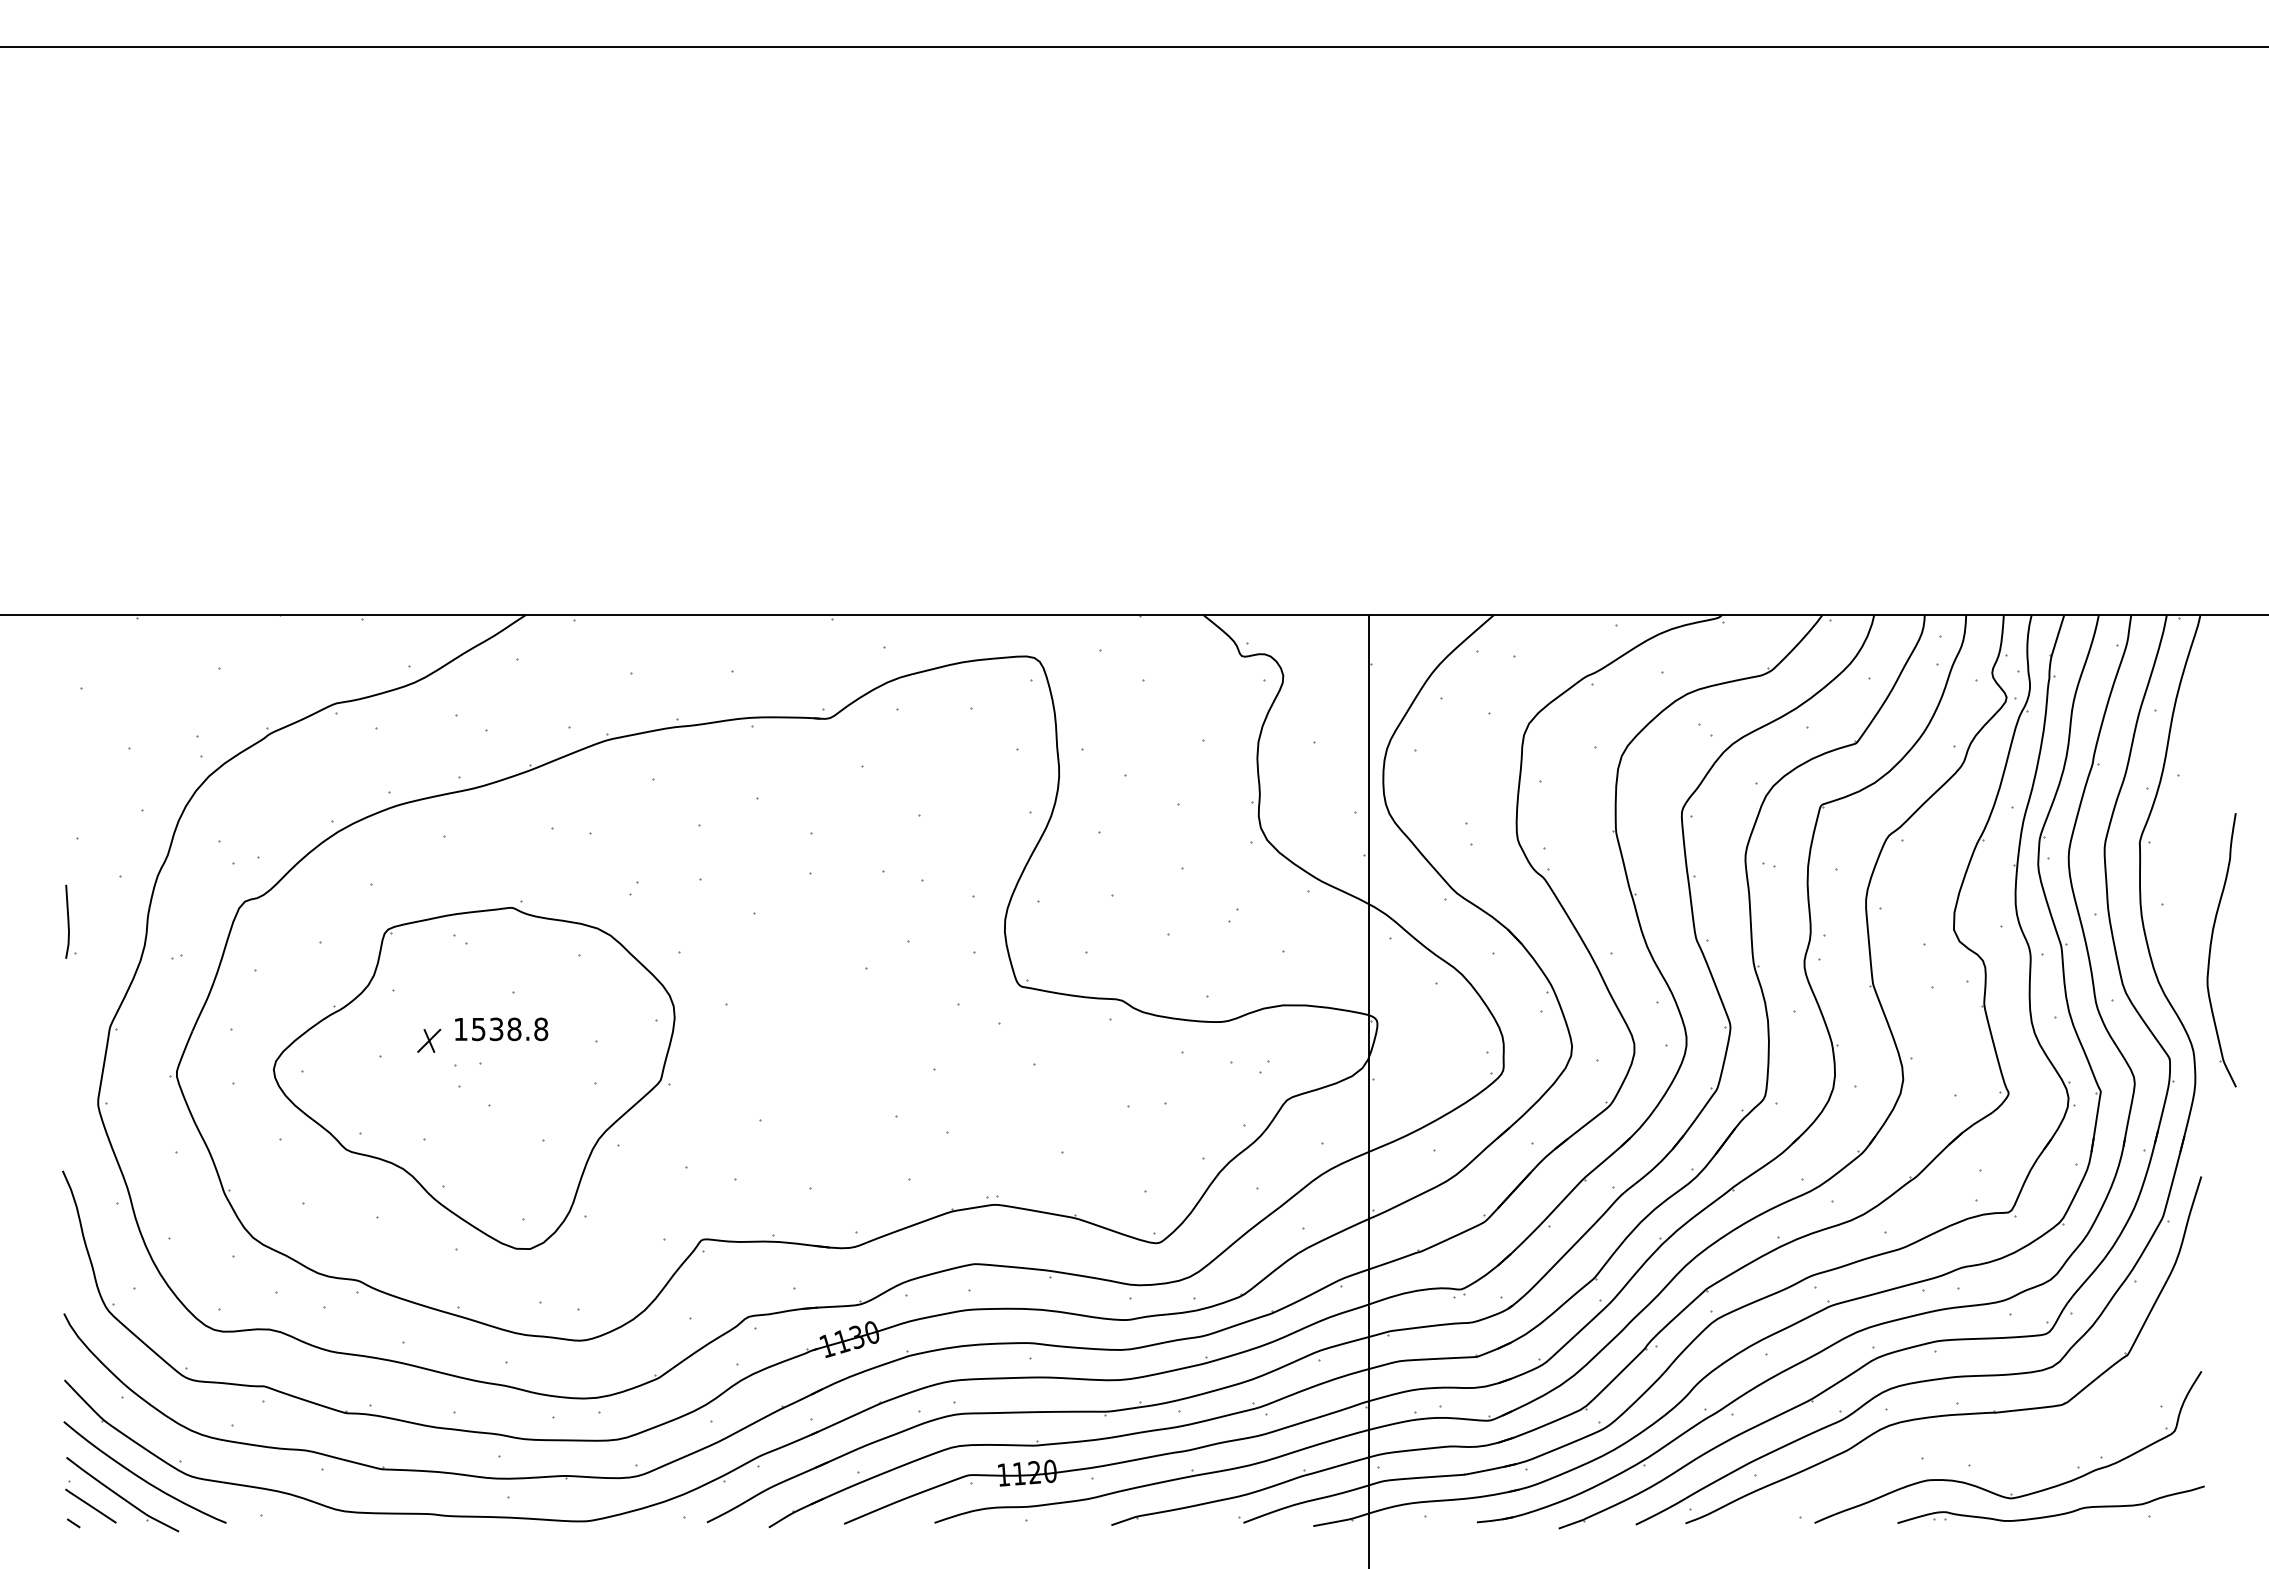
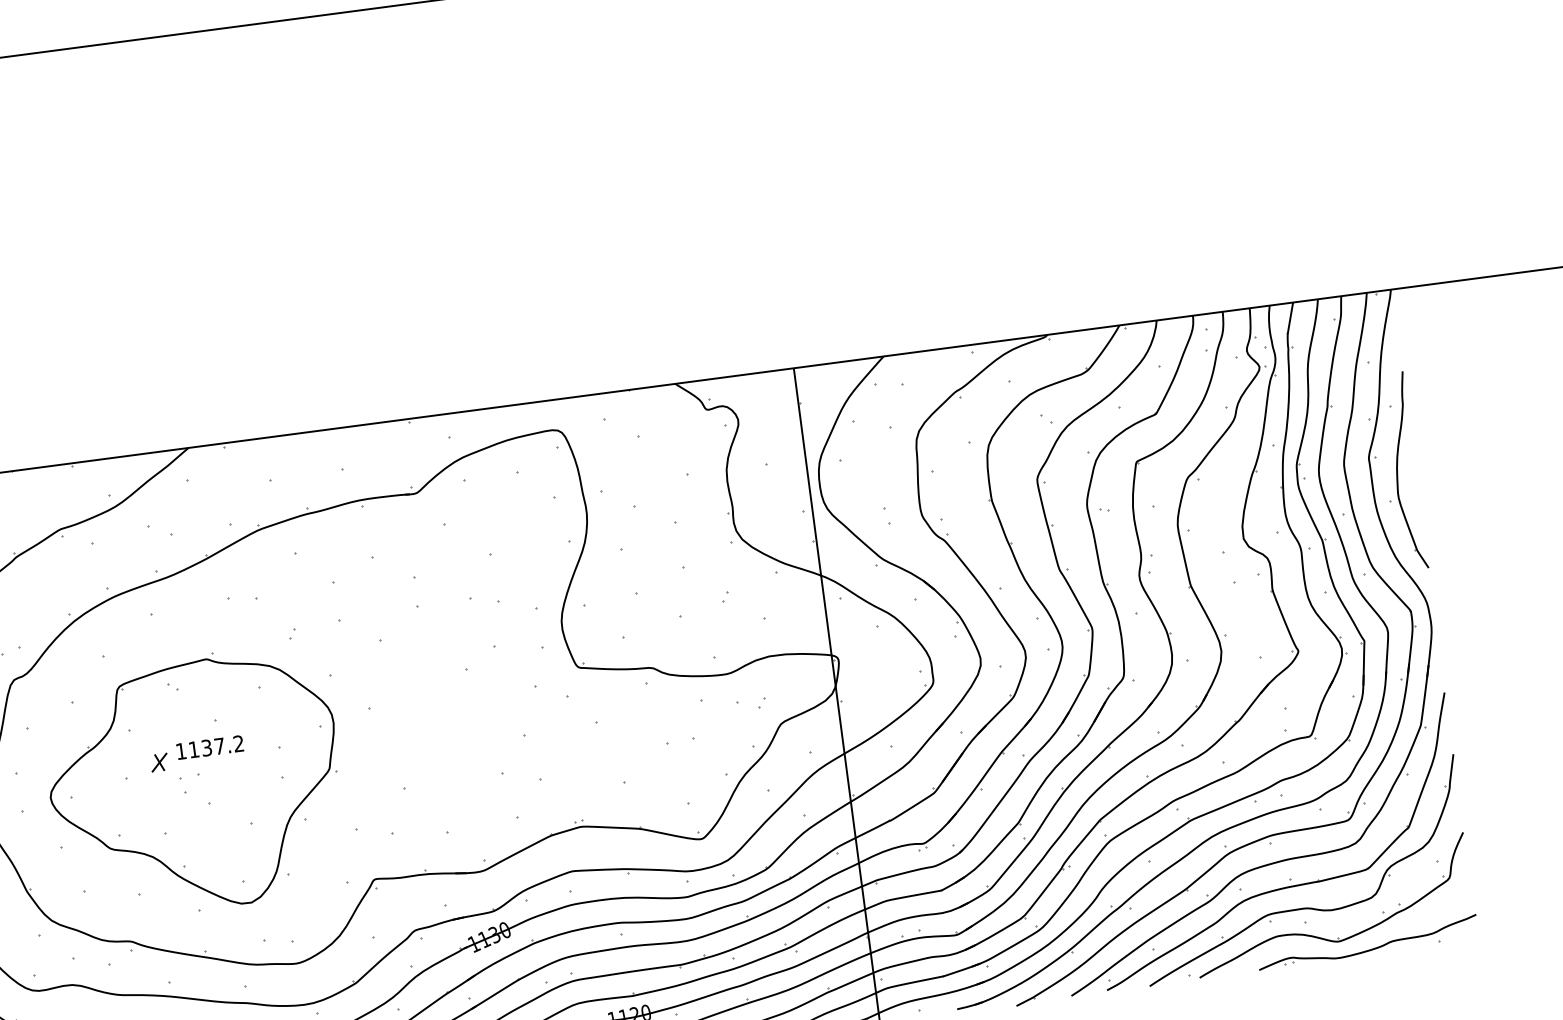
part: (2211, 949) -> (1398, 471), moved
text: (510, 1029) -> (216, 746), 1538.8 -> 1137.2
part: (1973, 1446) -> (1306, 907), added

